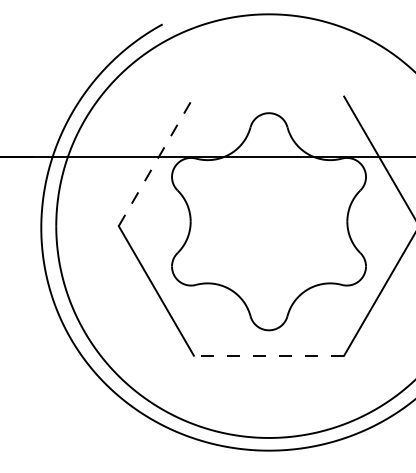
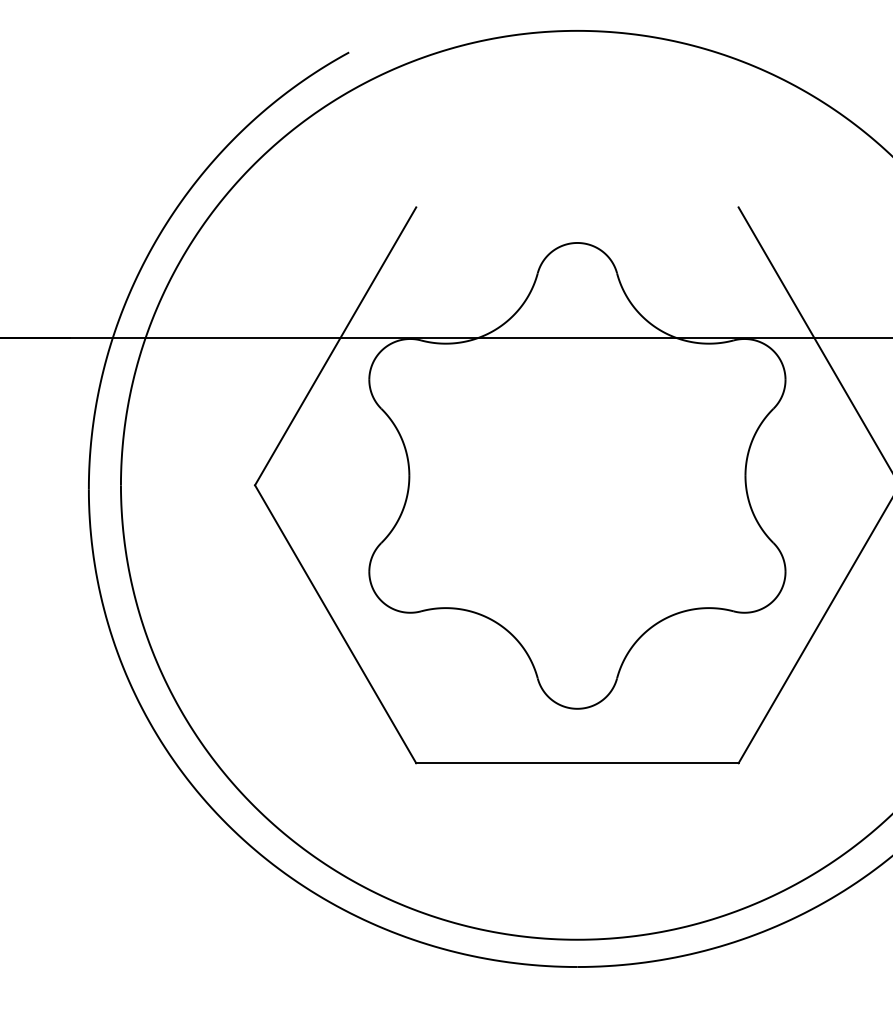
line: (156, 161) -> (336, 346), dashed -> solid
line: (268, 355) -> (576, 762), dashed -> solid

